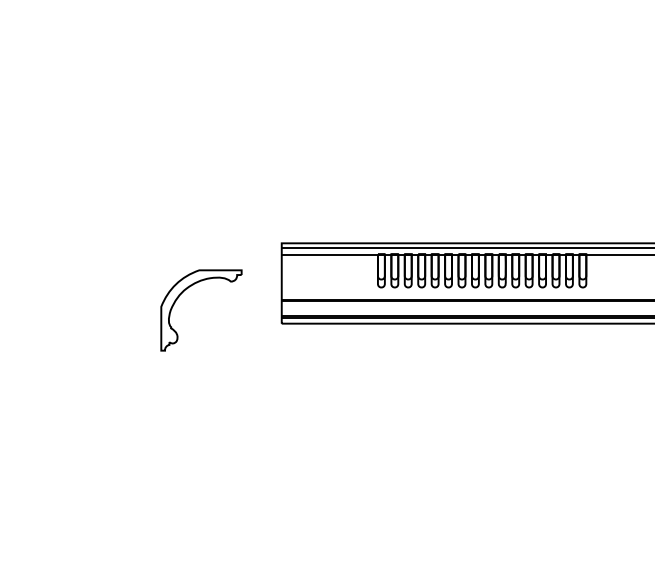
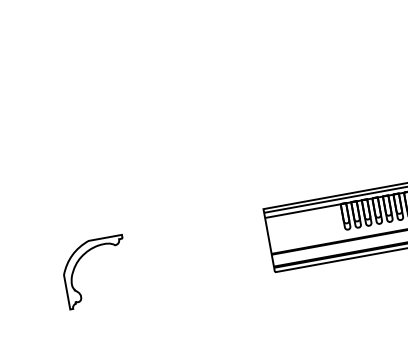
part: (187, 289) -> (82, 257), moved

